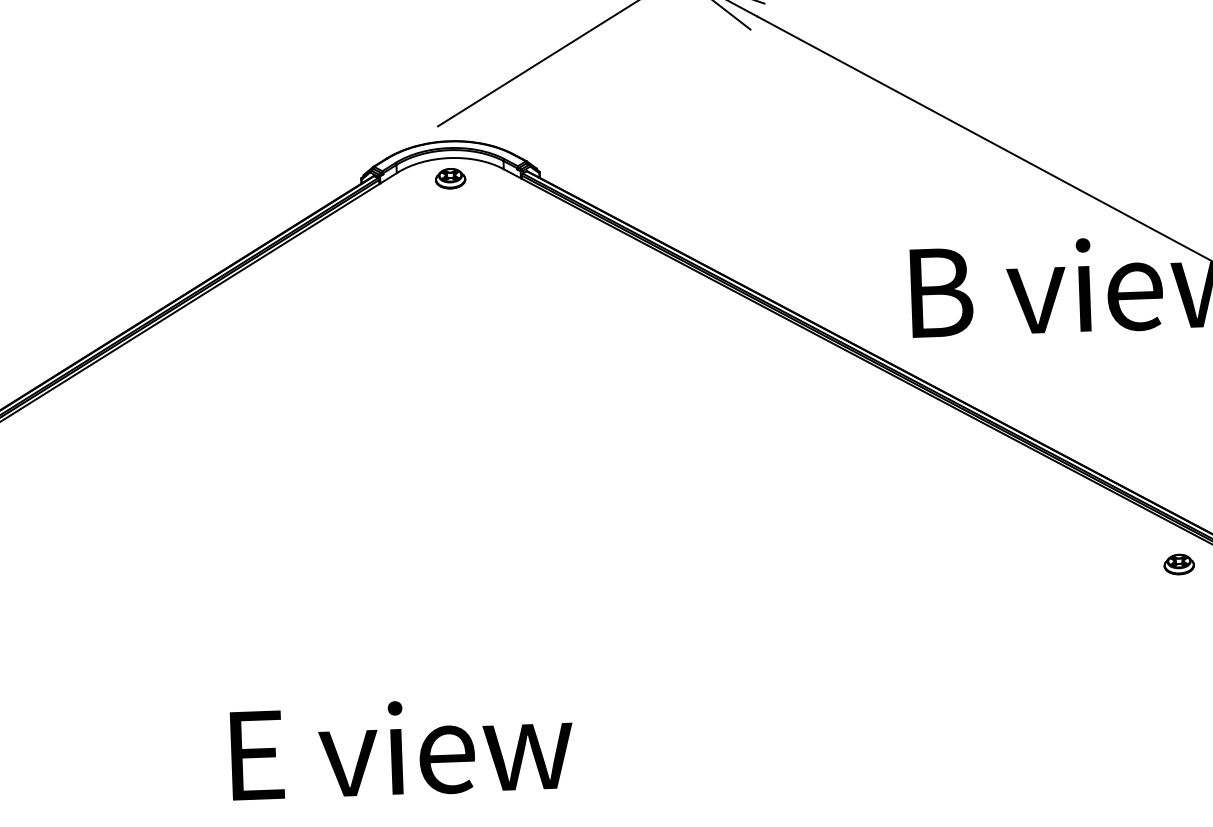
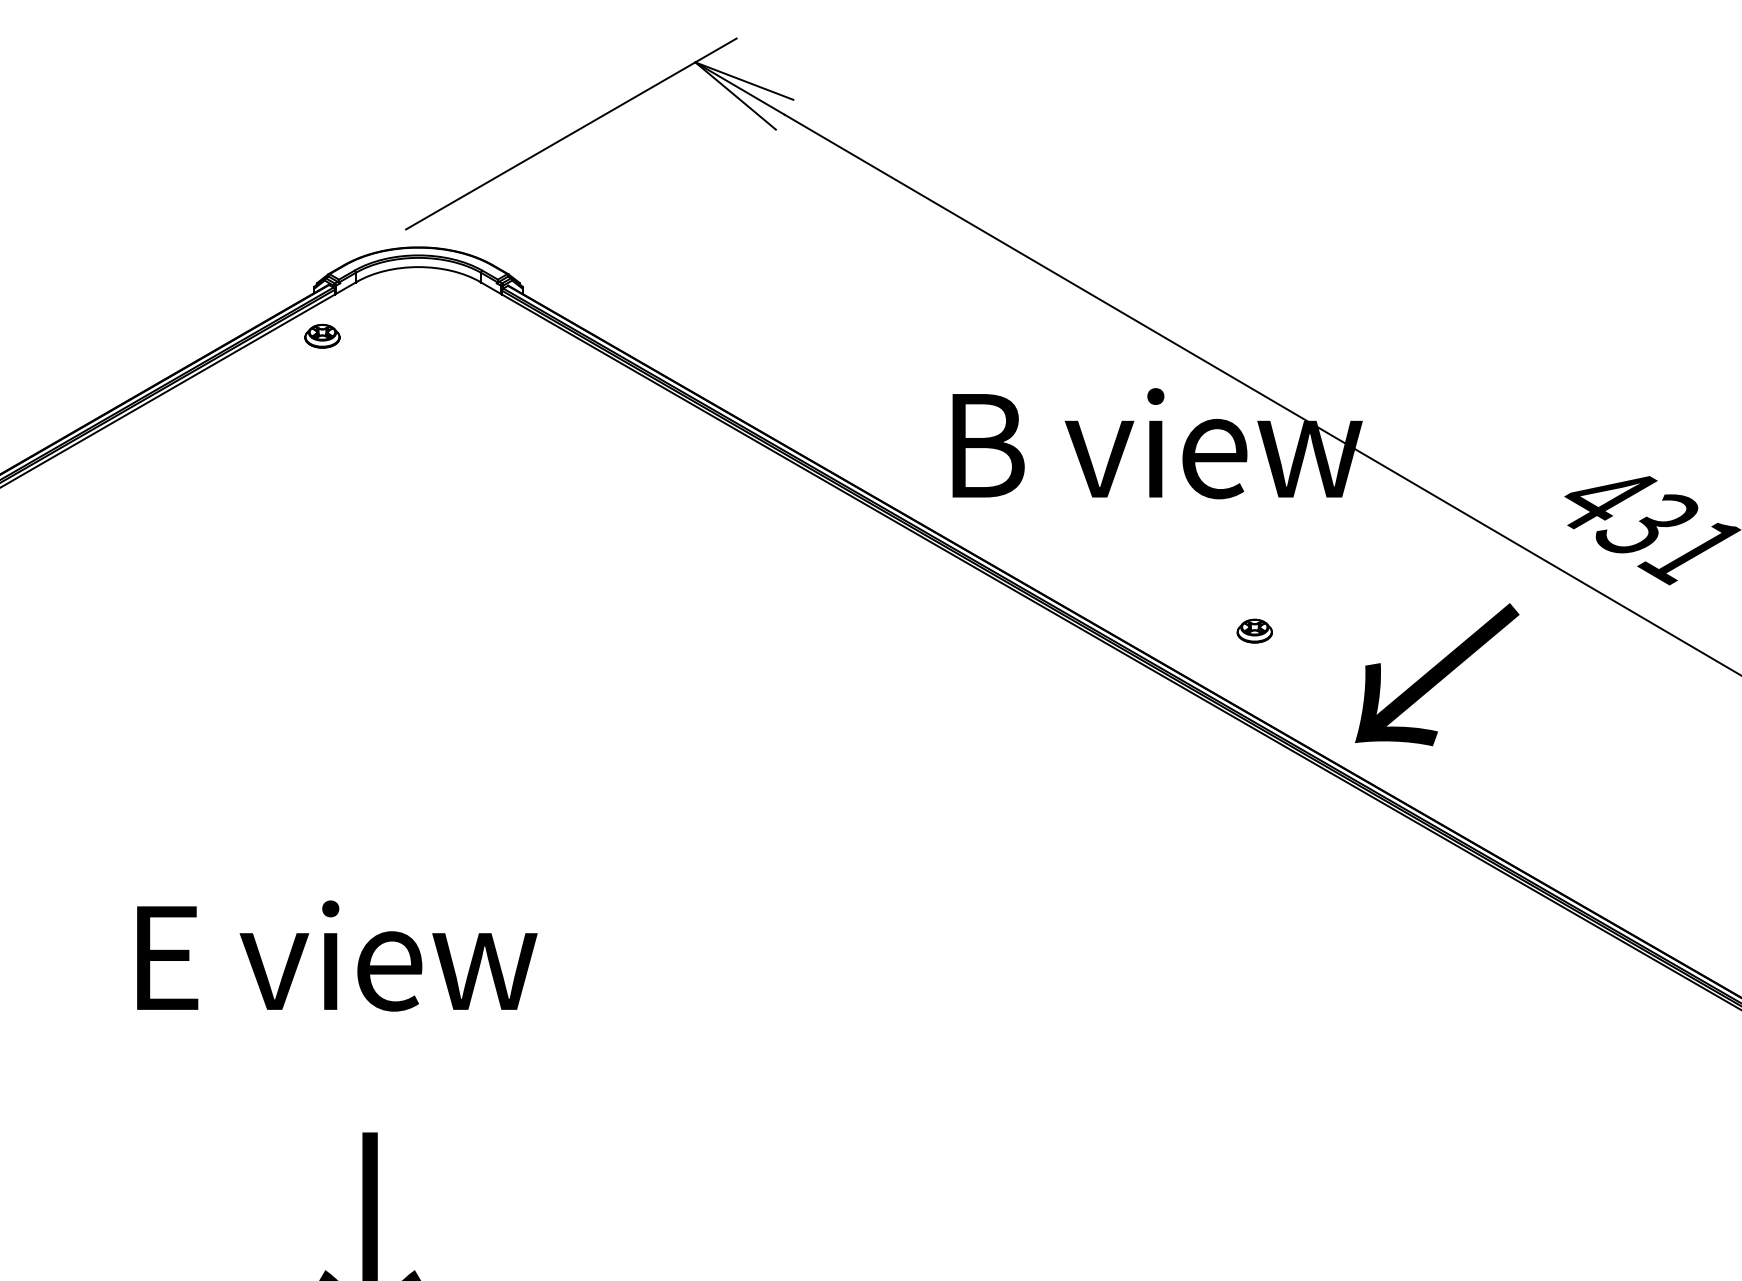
part: (450, 178) -> (322, 335), moved
part: (1178, 563) -> (1254, 630), moved

